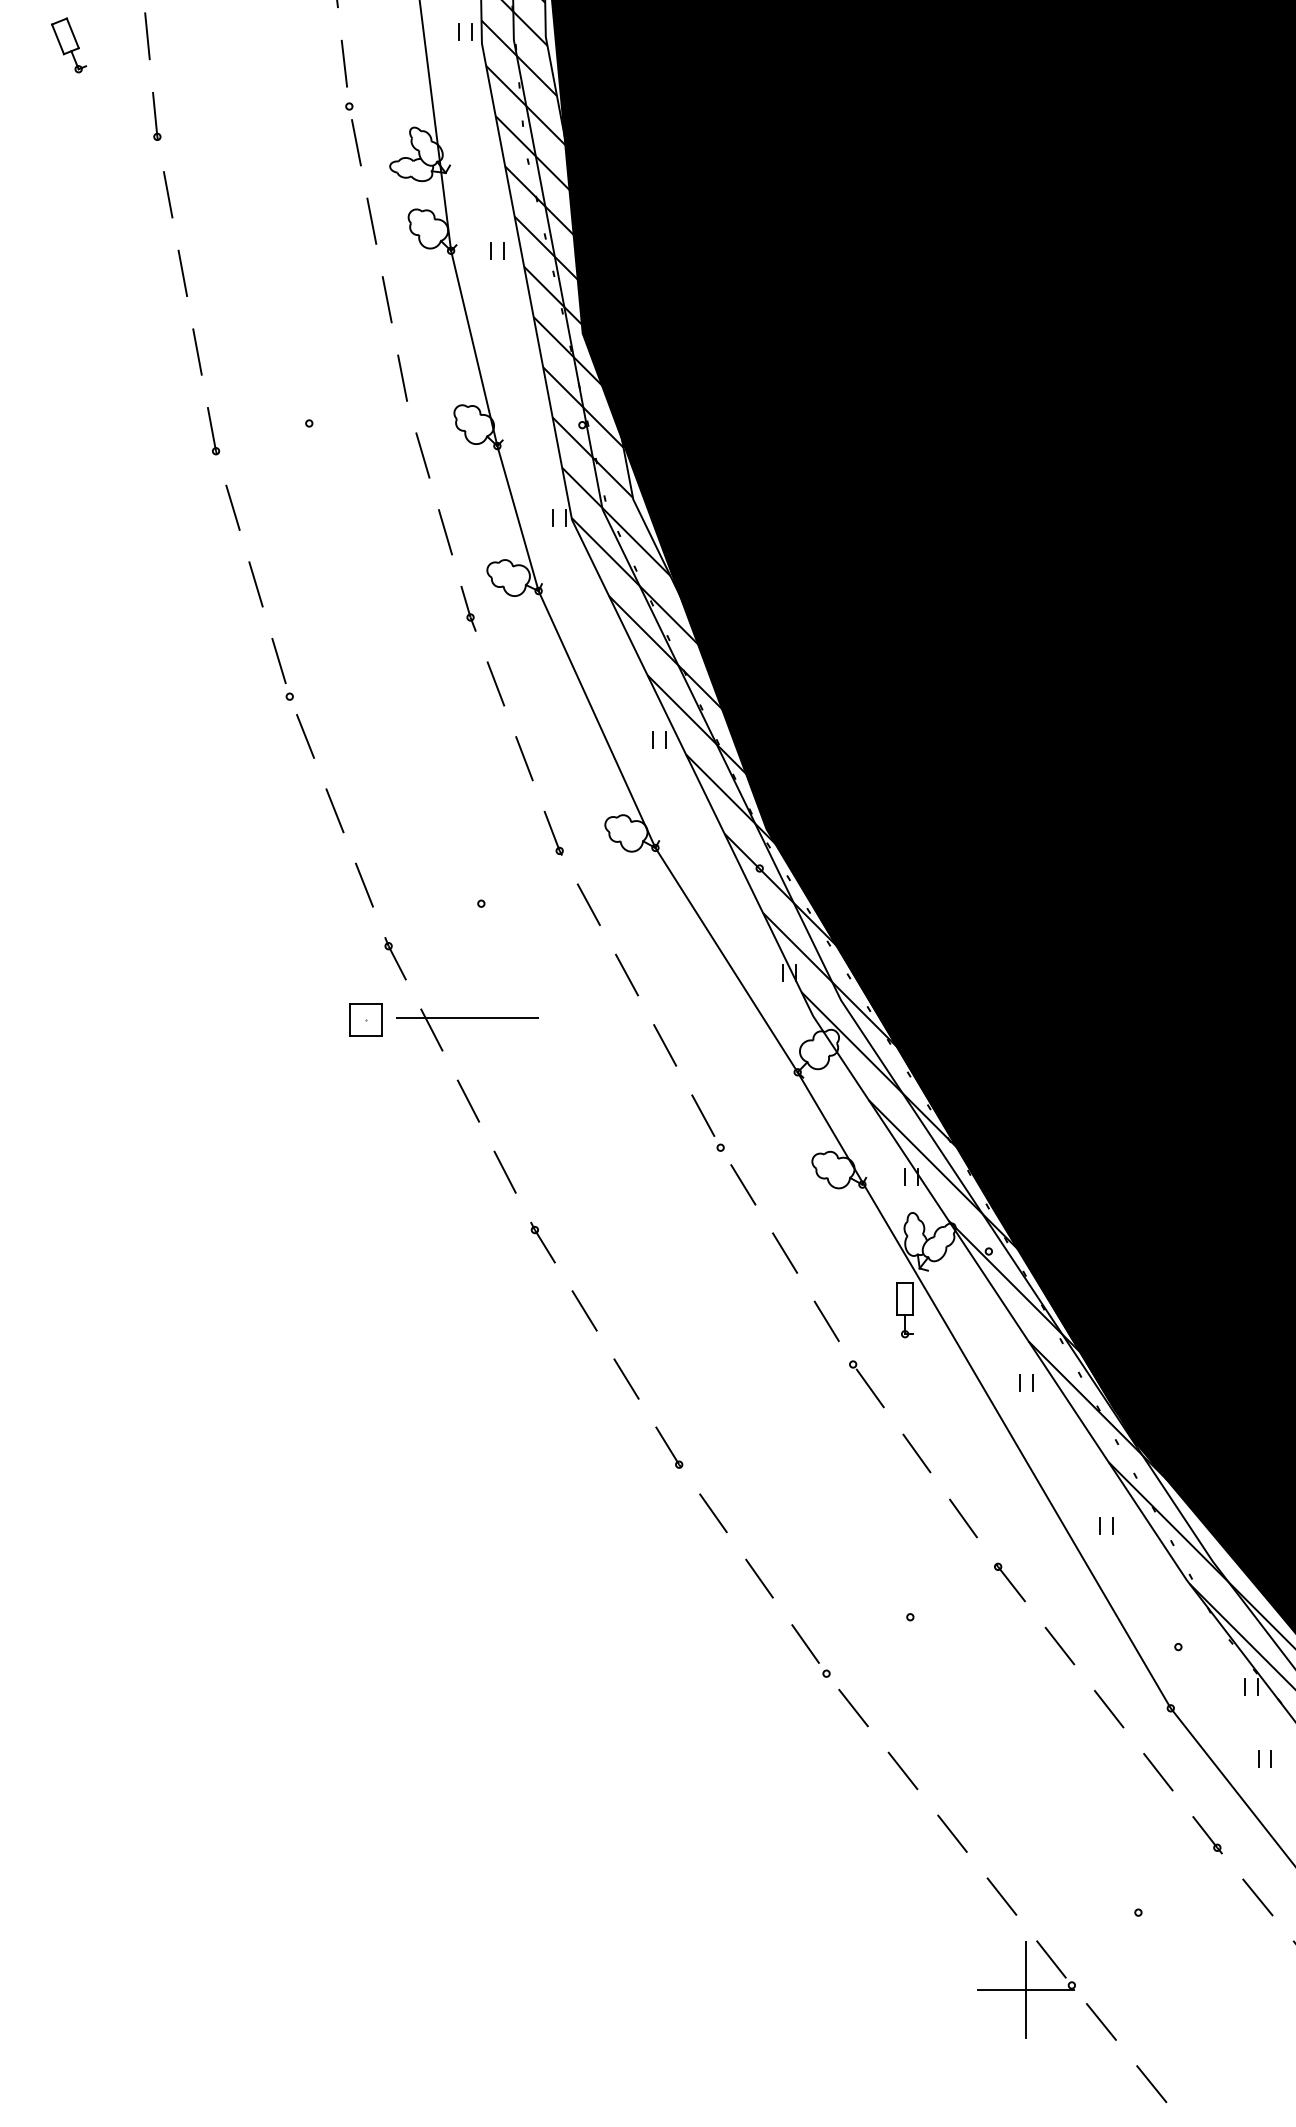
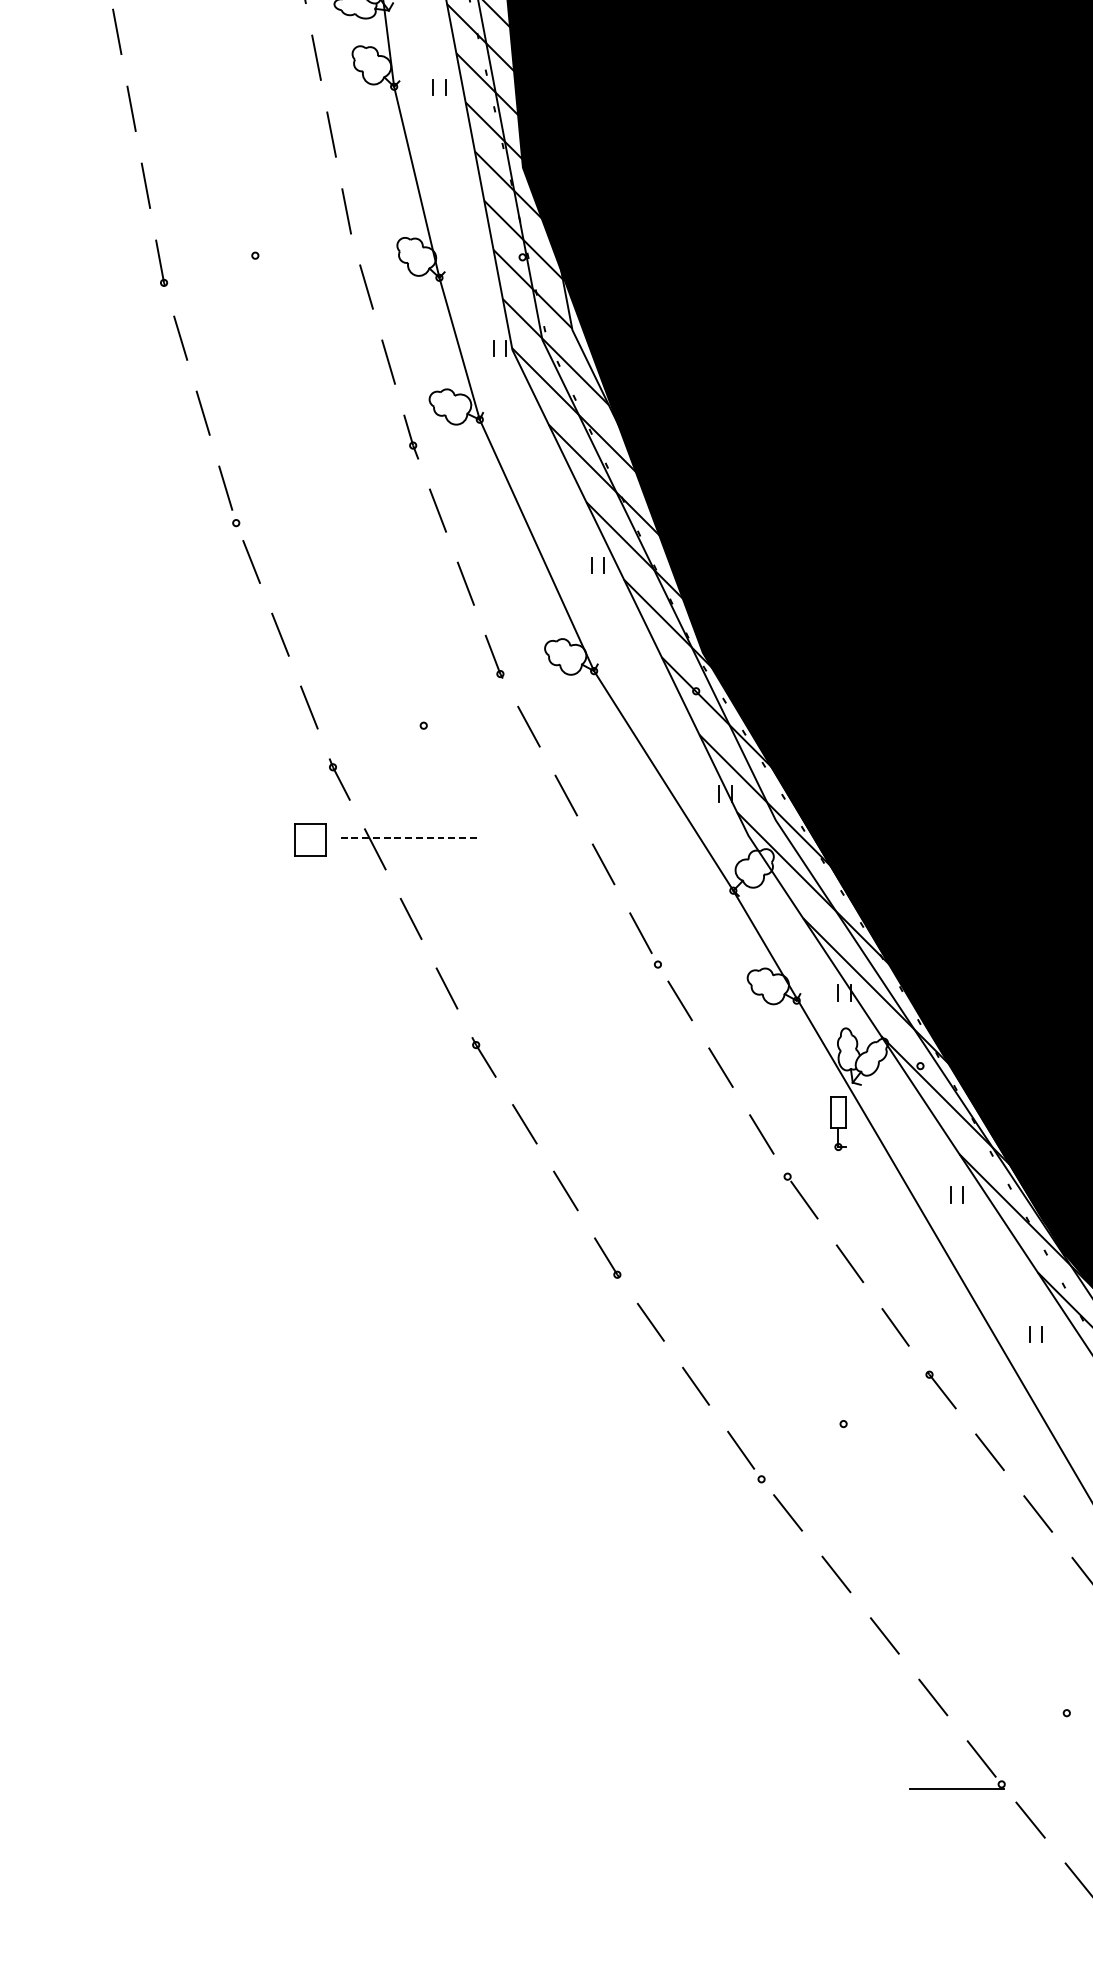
line: (468, 1018) -> (411, 838), solid -> dashed
line: (1025, 1990) -> (956, 1789), removed

